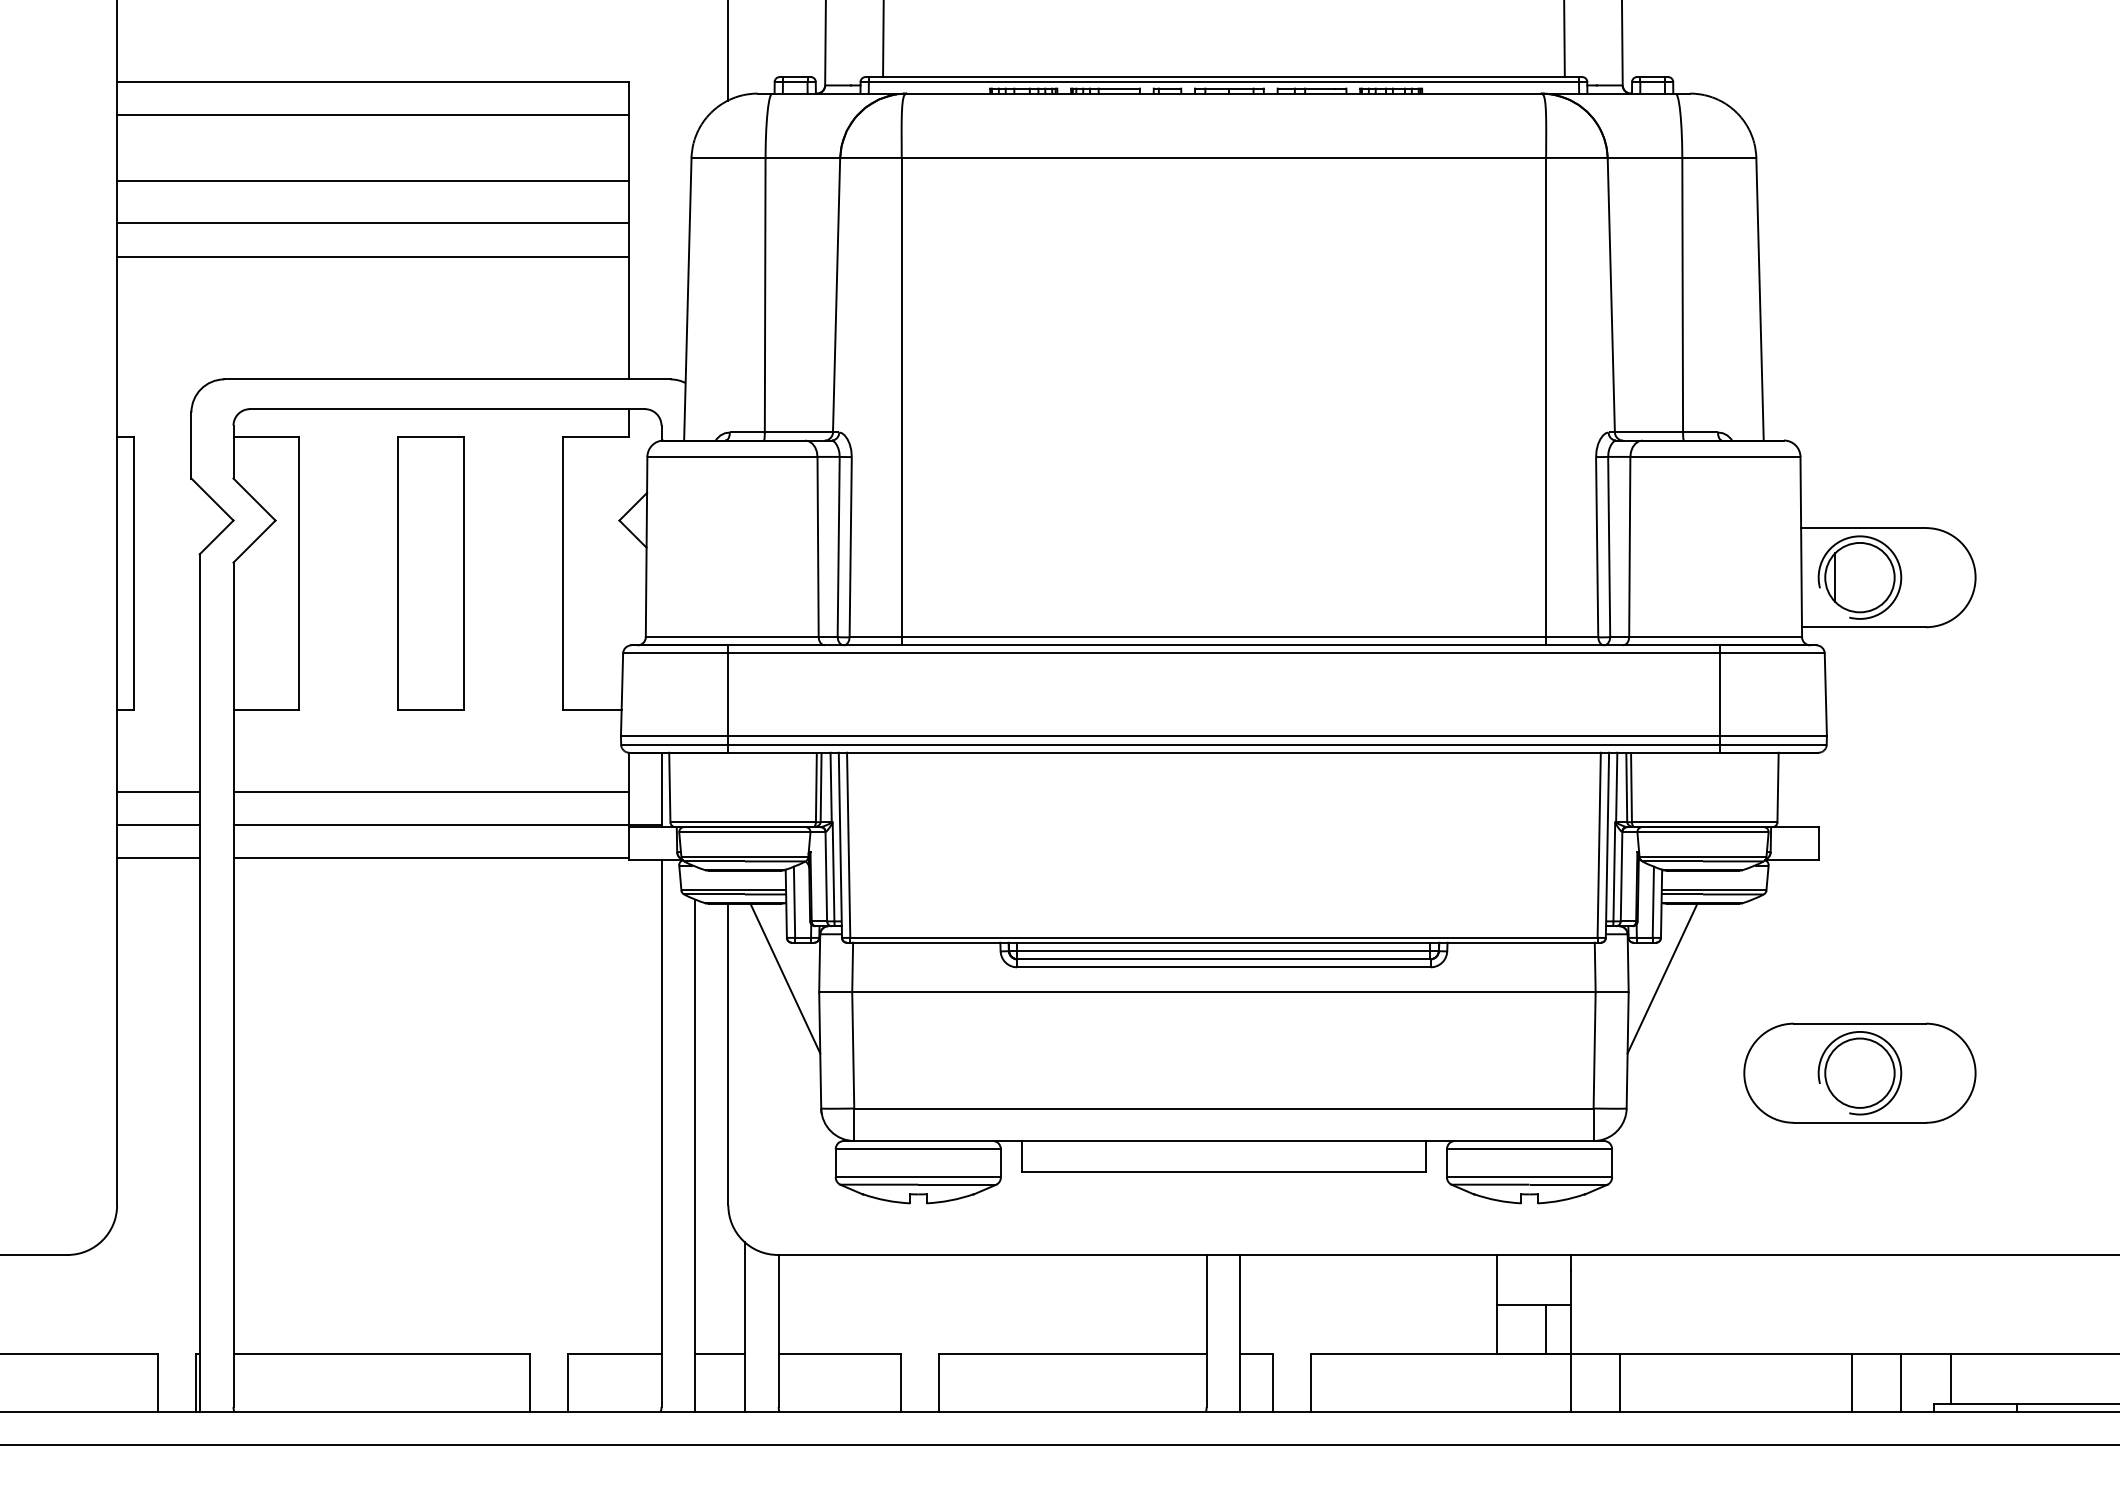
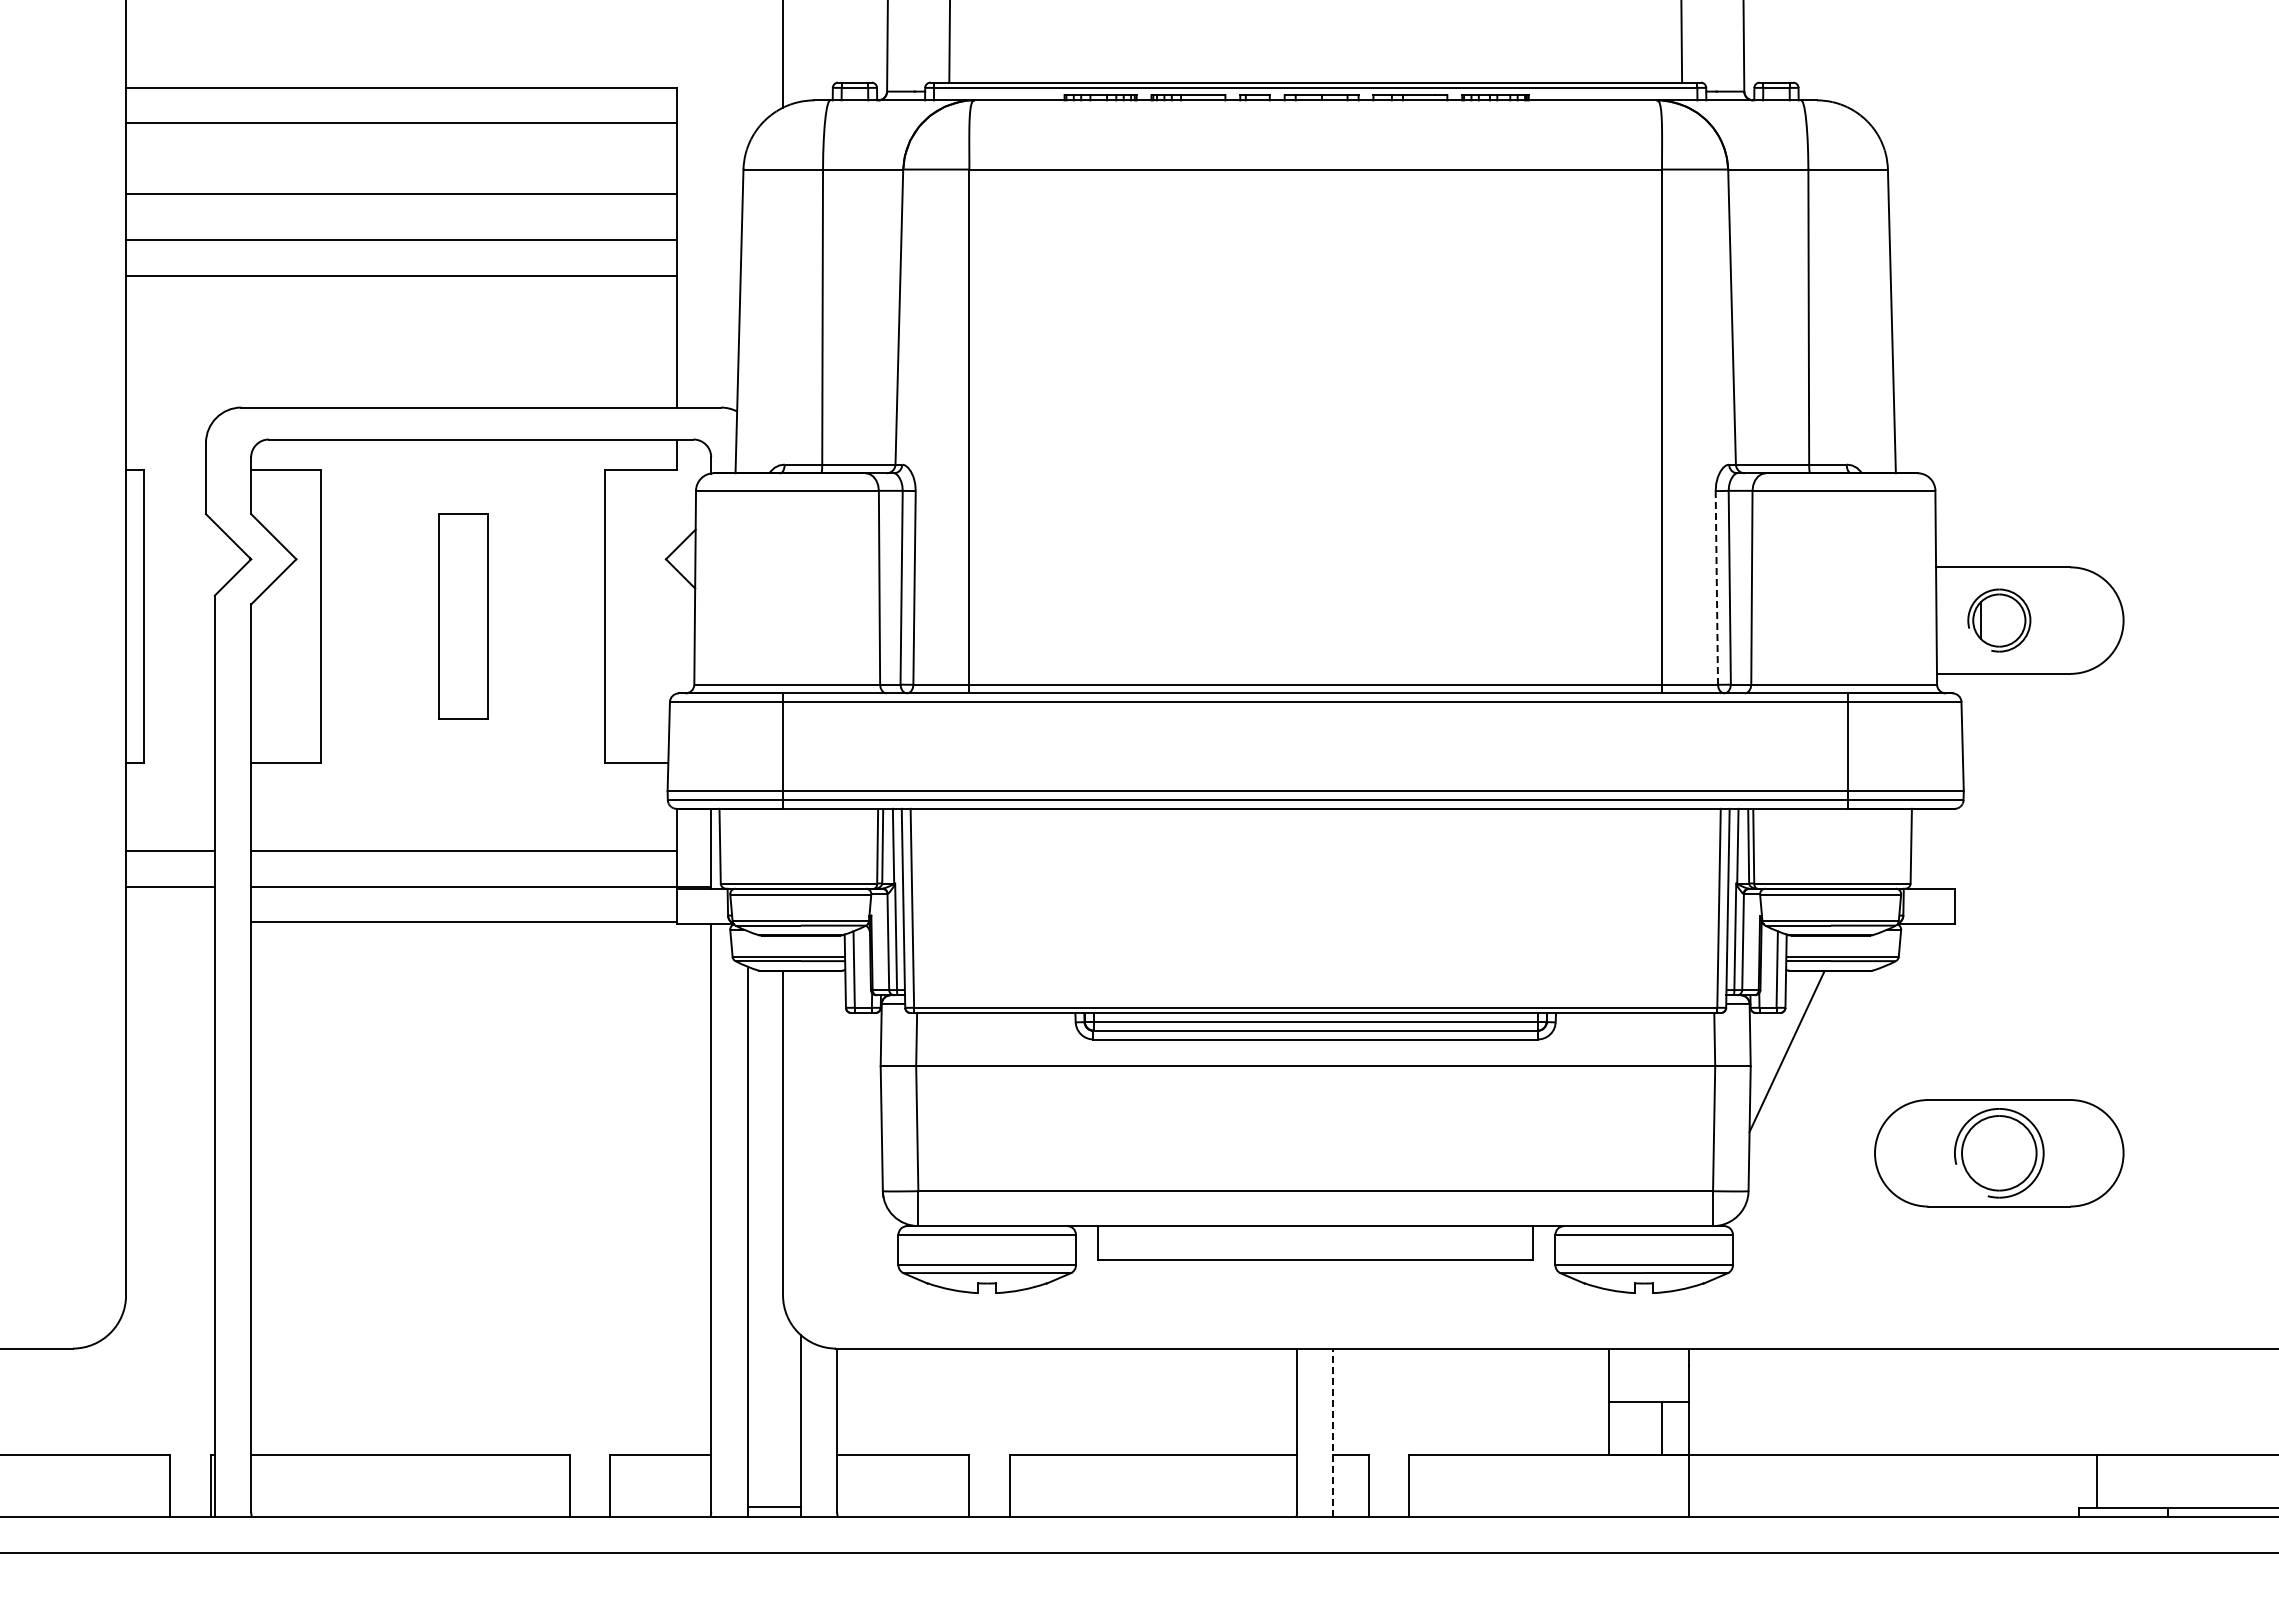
line: (1596, 547) -> (1716, 588), solid -> dashed
part: (431, 573) -> (463, 616), size x0.7
part: (1860, 577) -> (1999, 620), size x0.7
line: (158, 858) -> (170, 922), removed
line: (784, 978) -> (843, 1051), removed
line: (1240, 1333) -> (1333, 1432), solid -> dashed
line: (719, 1354) -> (773, 1507), moved
line: (1620, 1383) -> (1741, 1486), removed
line: (1851, 1383) -> (1990, 1486), removed
line: (1901, 1383) -> (2043, 1486), removed

